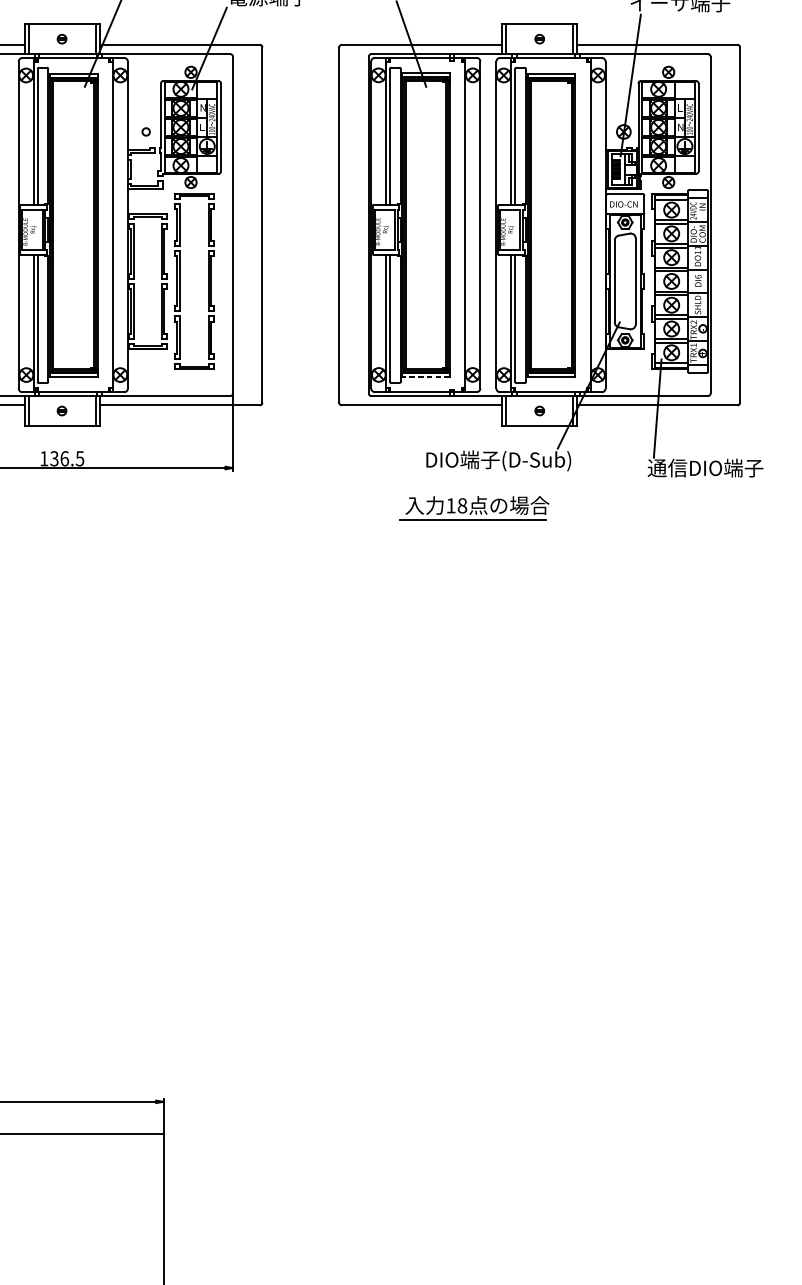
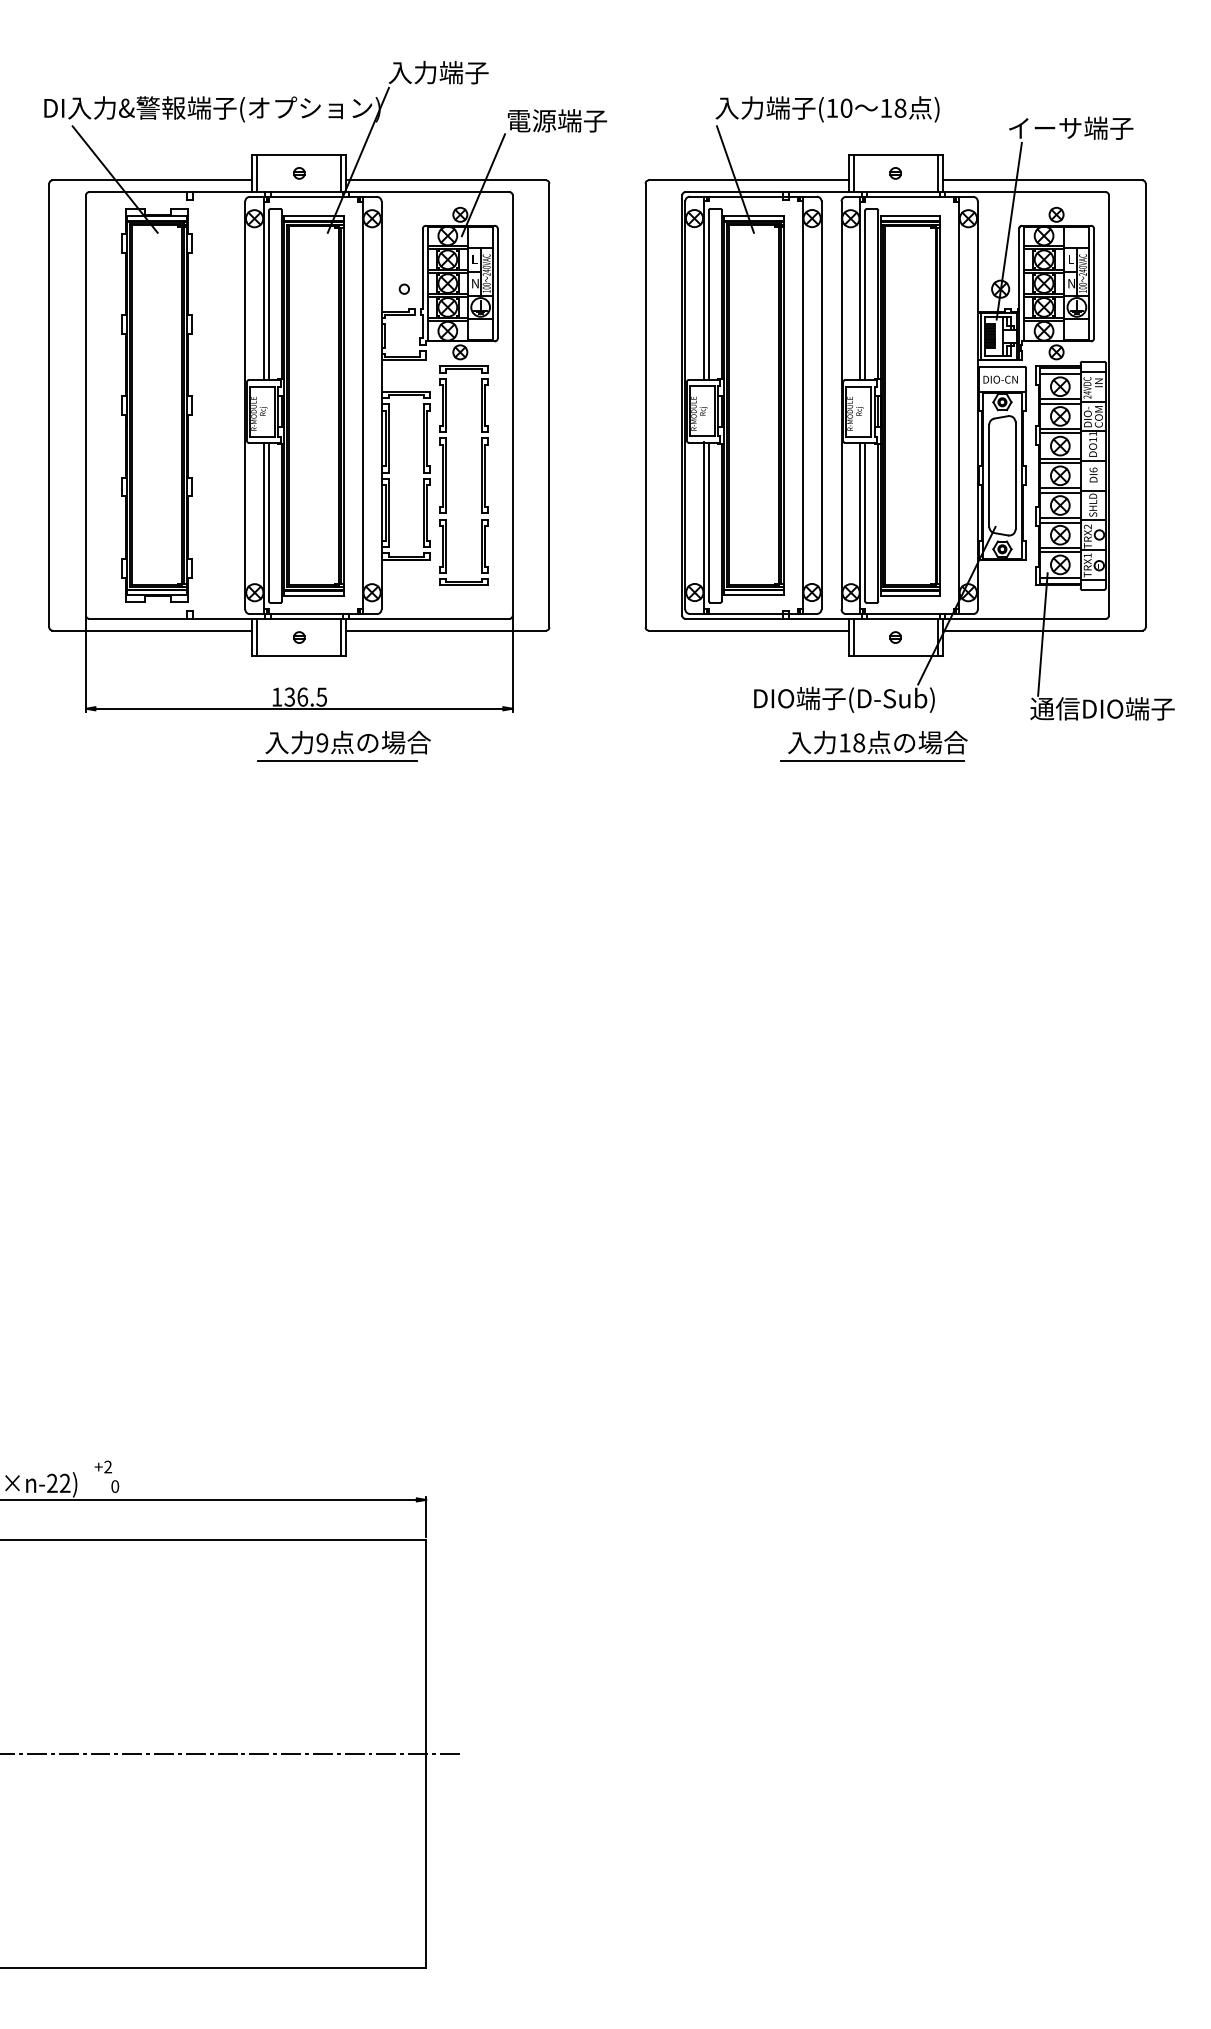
text: (203, 107) -> (475, 258), N -> L
text: (203, 127) -> (475, 283), L -> N
line: (425, 377) -> (753, 595), dashed -> solid
part: (97, 497) -> (343, 745), added
part: (473, 507) -> (873, 745), moved

